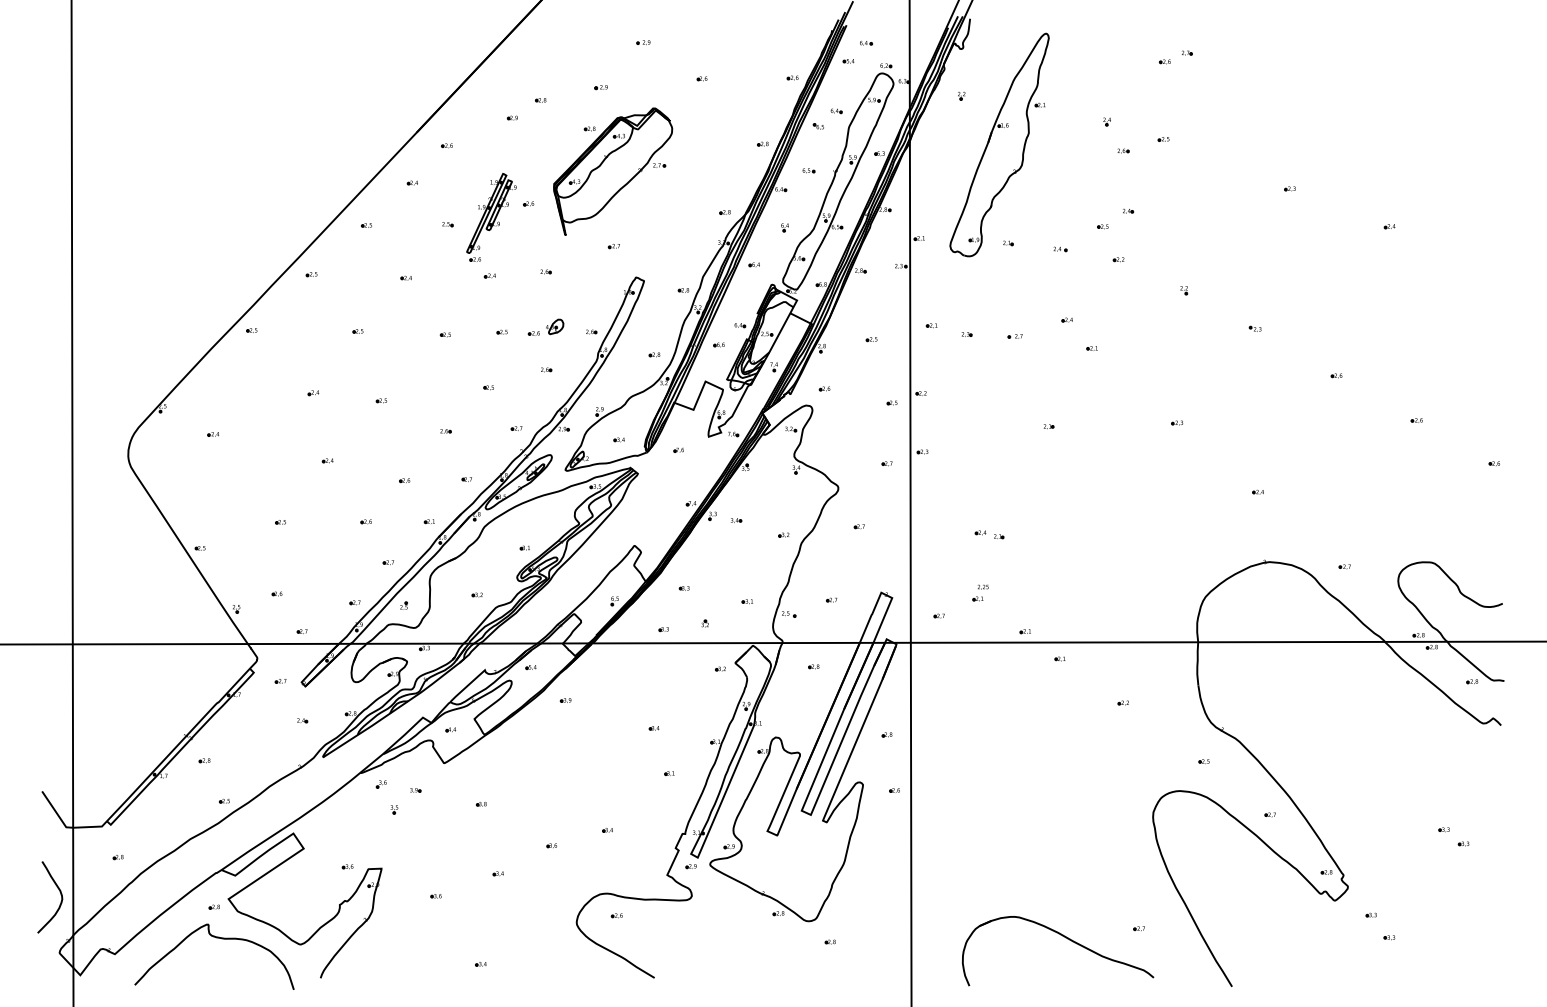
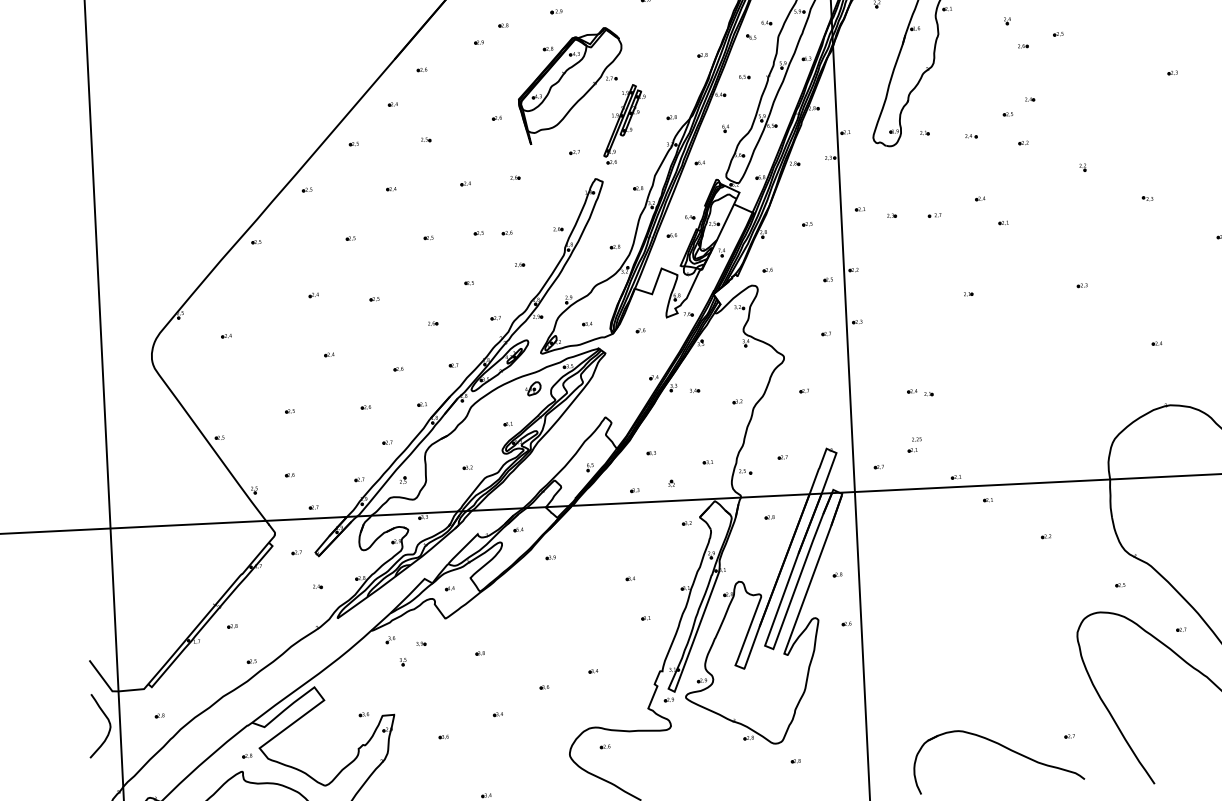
part: (491, 217) -> (624, 124), moved
part: (555, 326) -> (533, 388), moved
curve: (60, 895) -> (108, 723), moved

